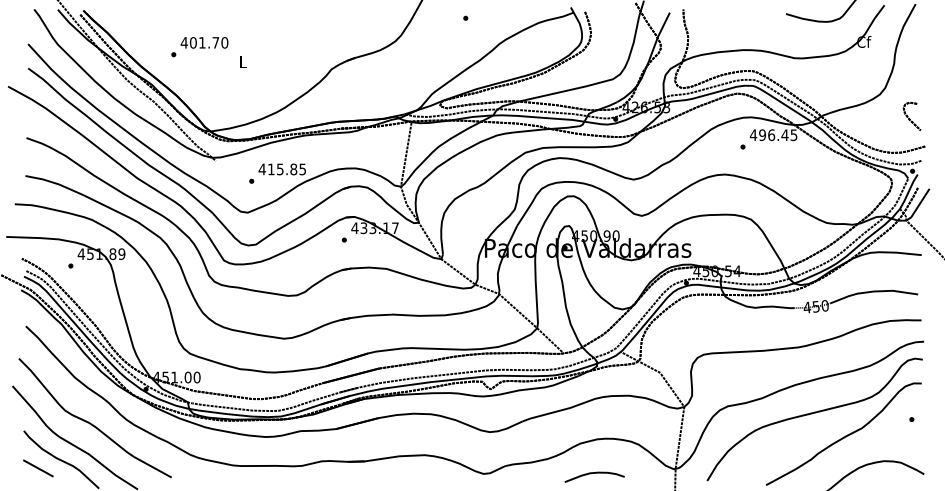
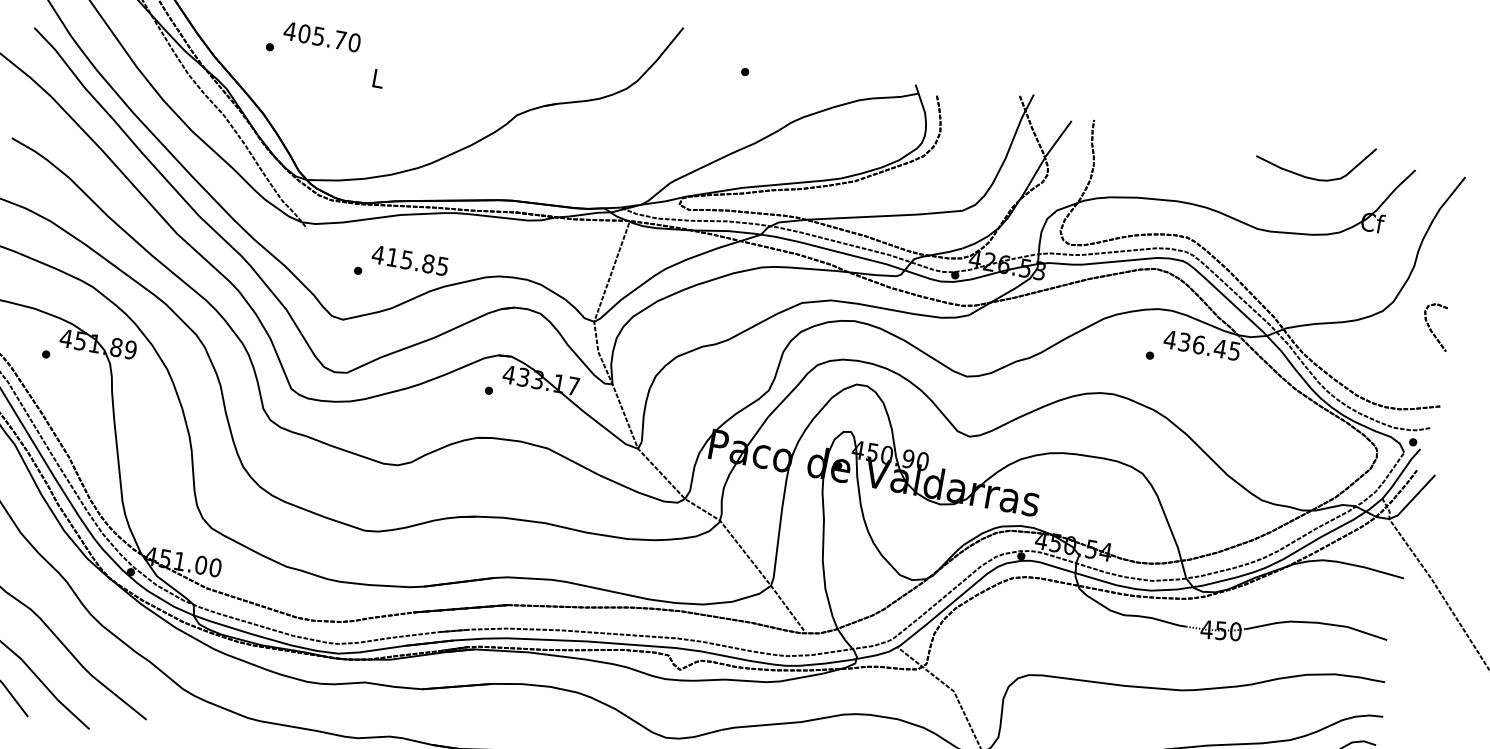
text: (202, 42) -> (319, 35), 401.70 -> 405.70
part: (911, 115) -> (1435, 325), moved
text: (762, 134) -> (1184, 341), 496.45 -> 436.45

